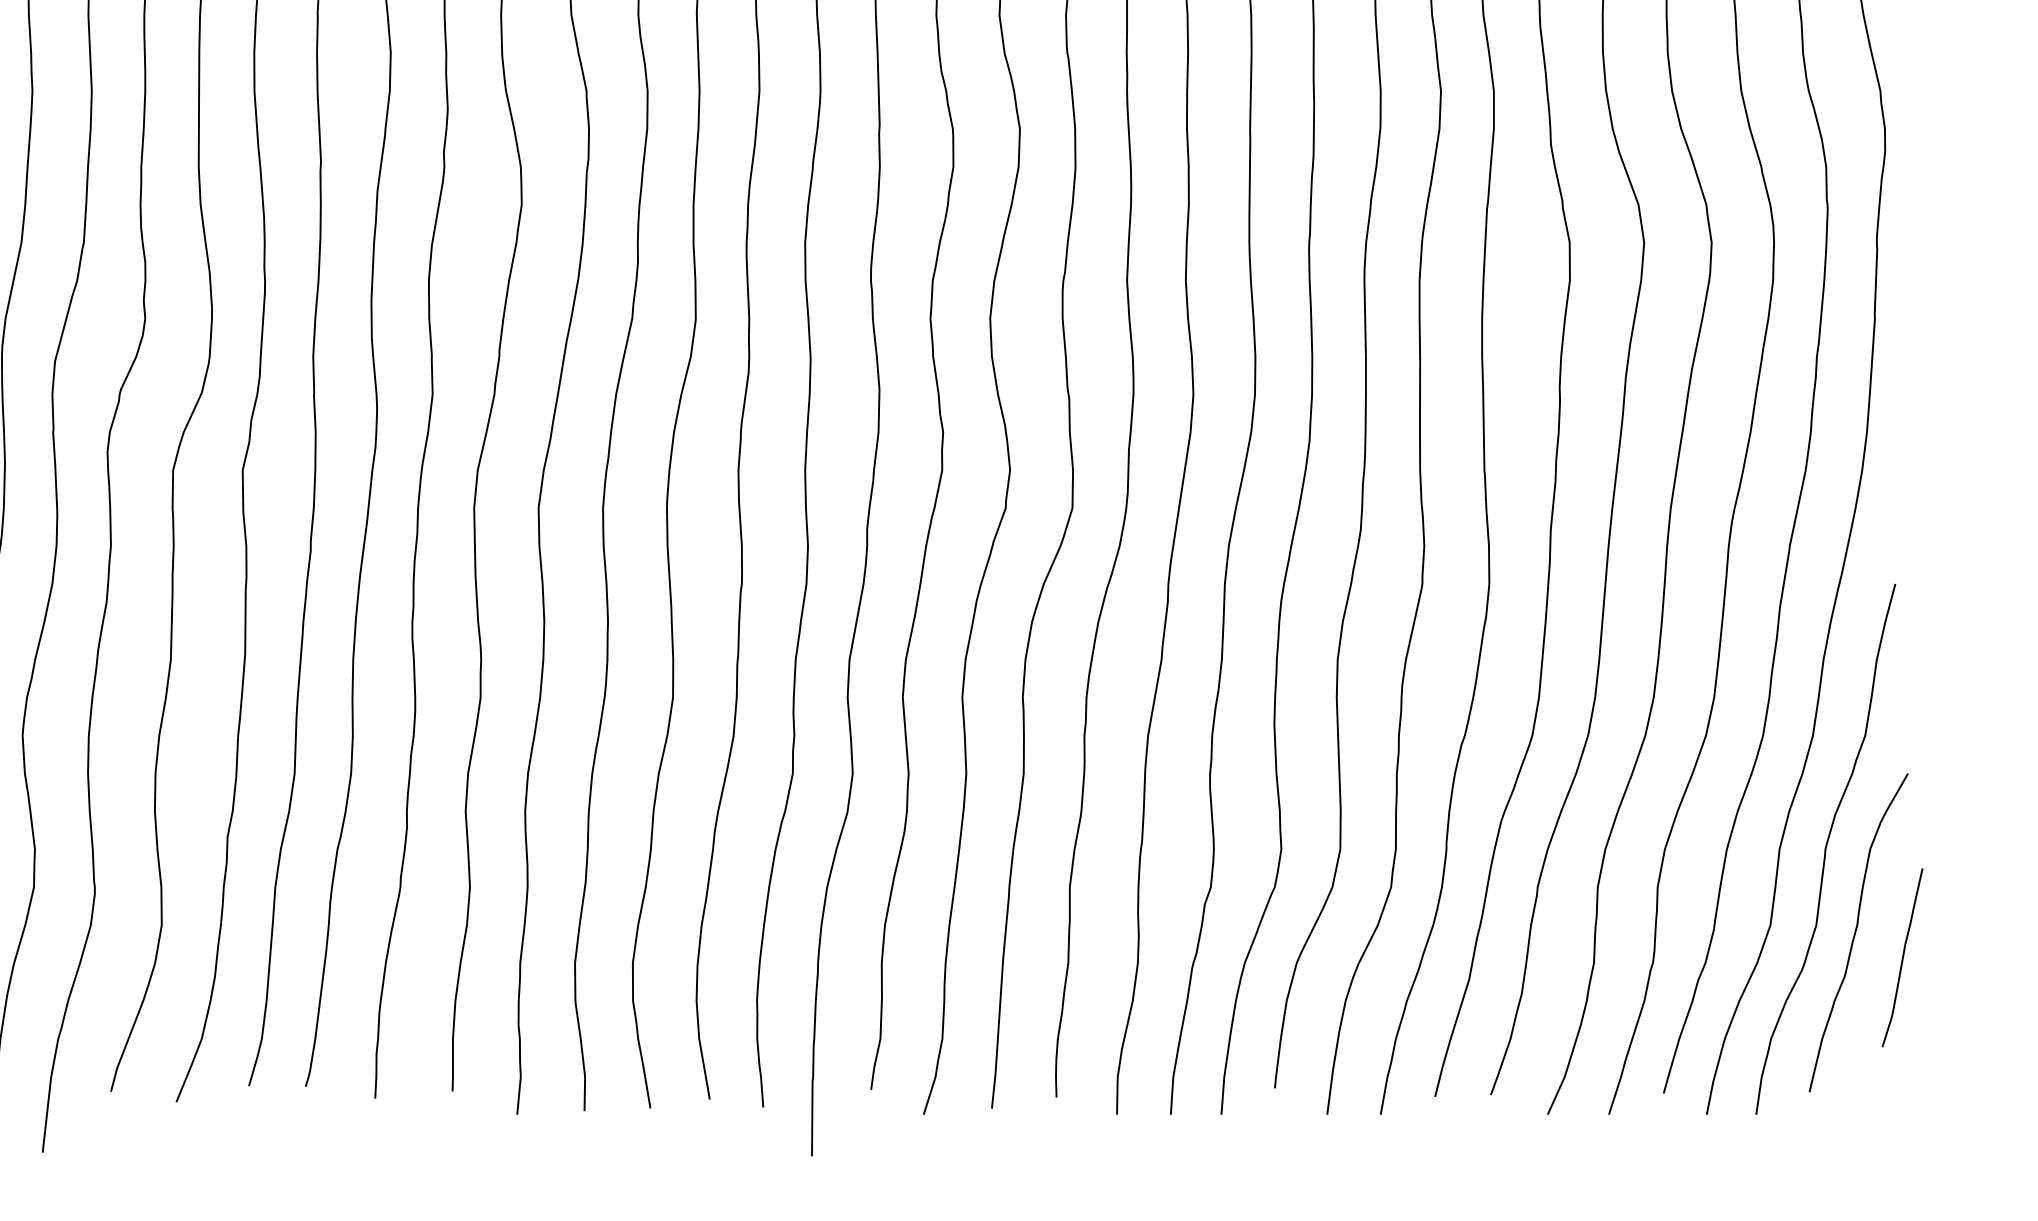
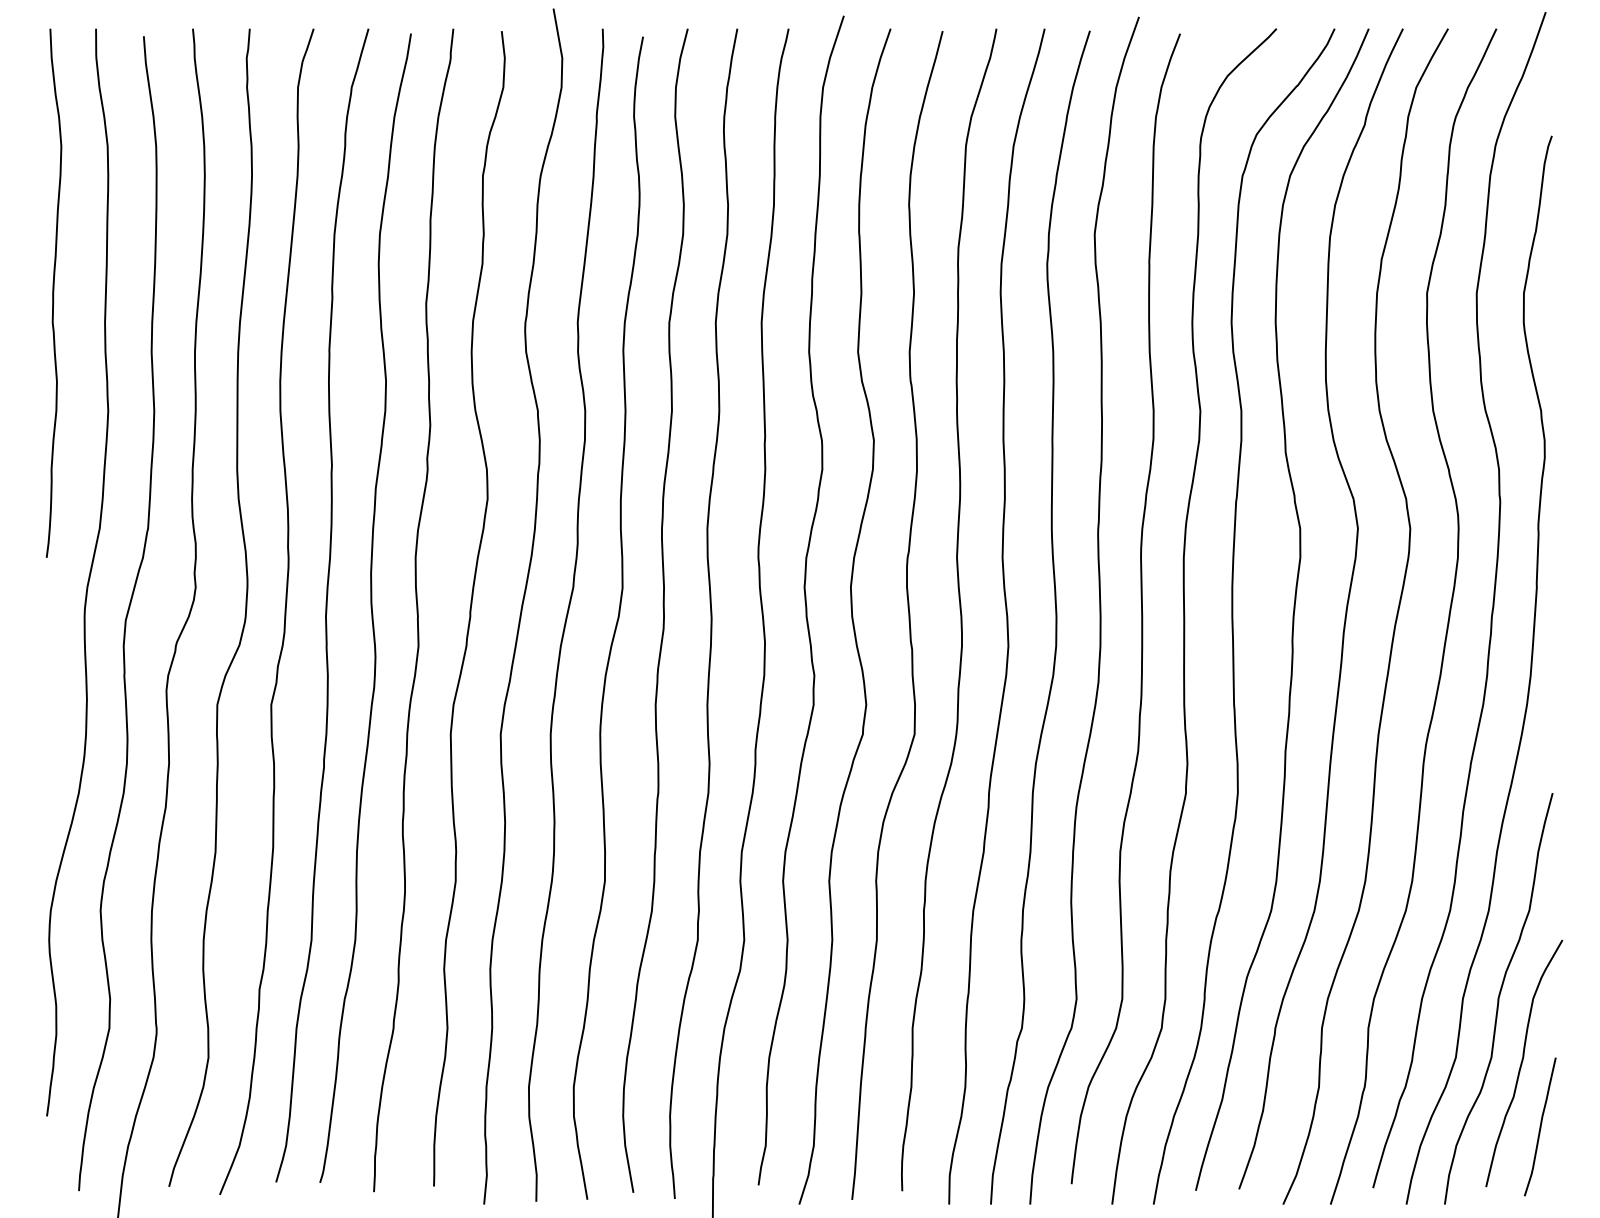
curve: (1902, 957) -> (1540, 1126), moved

